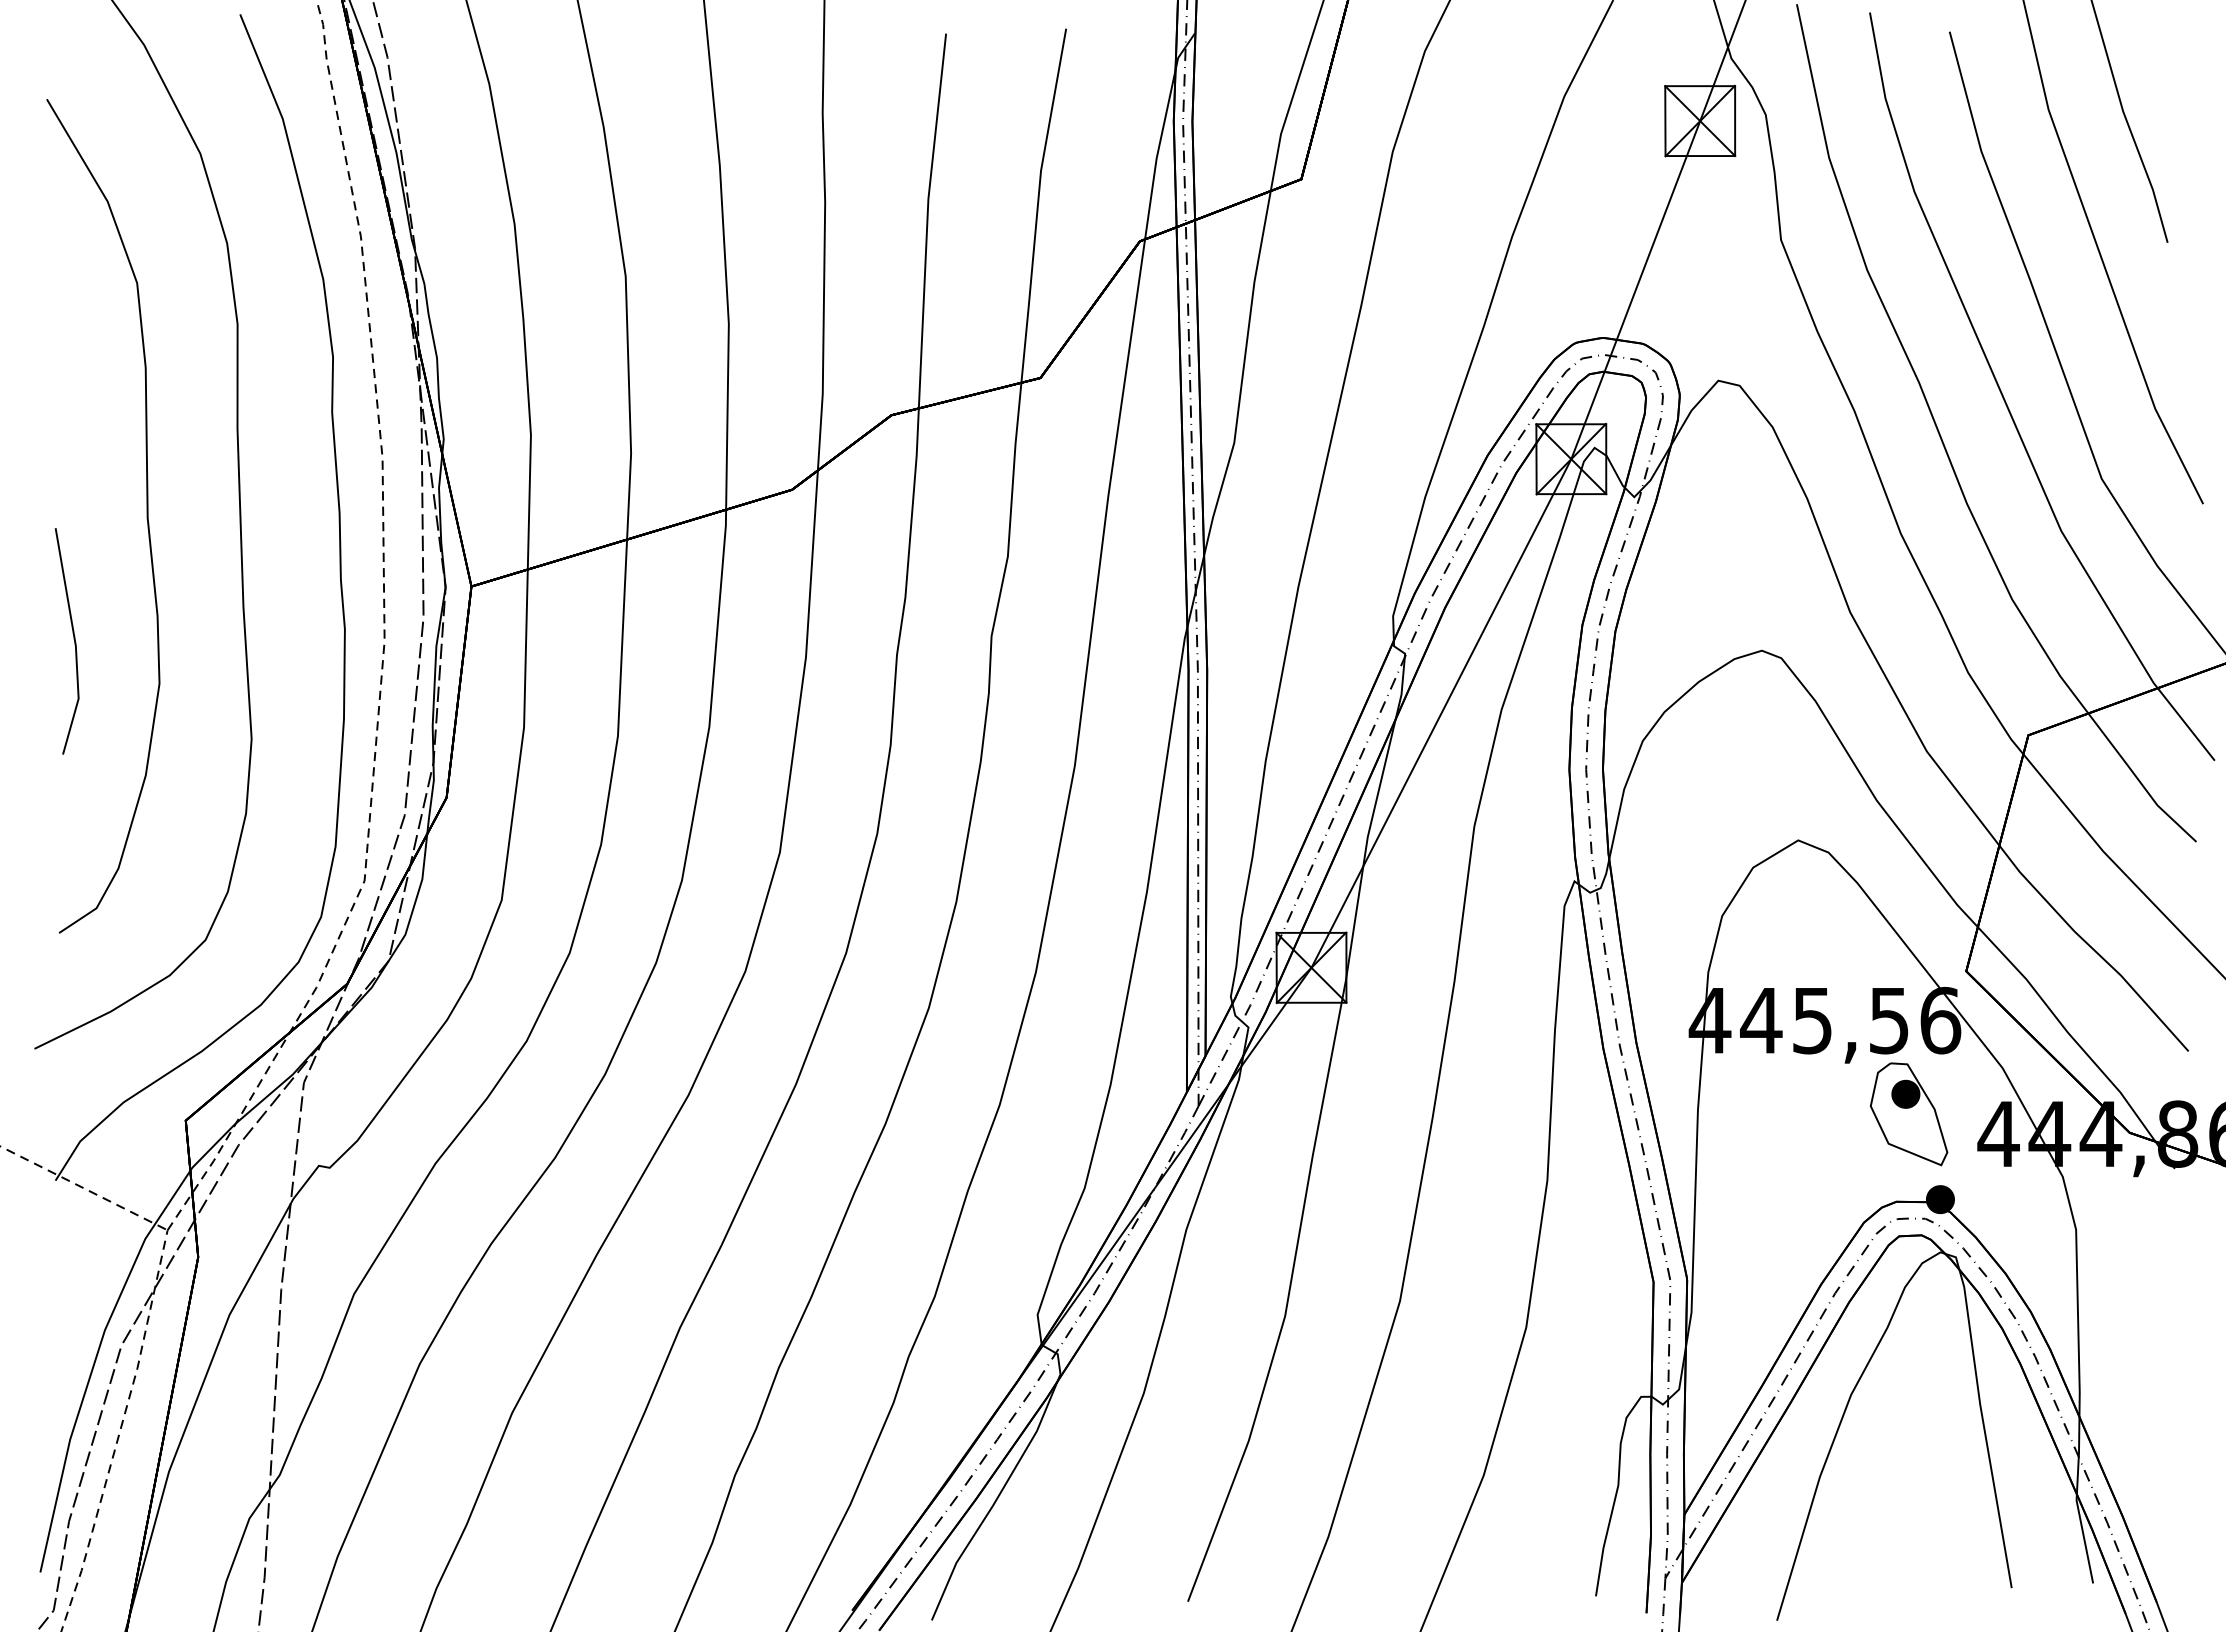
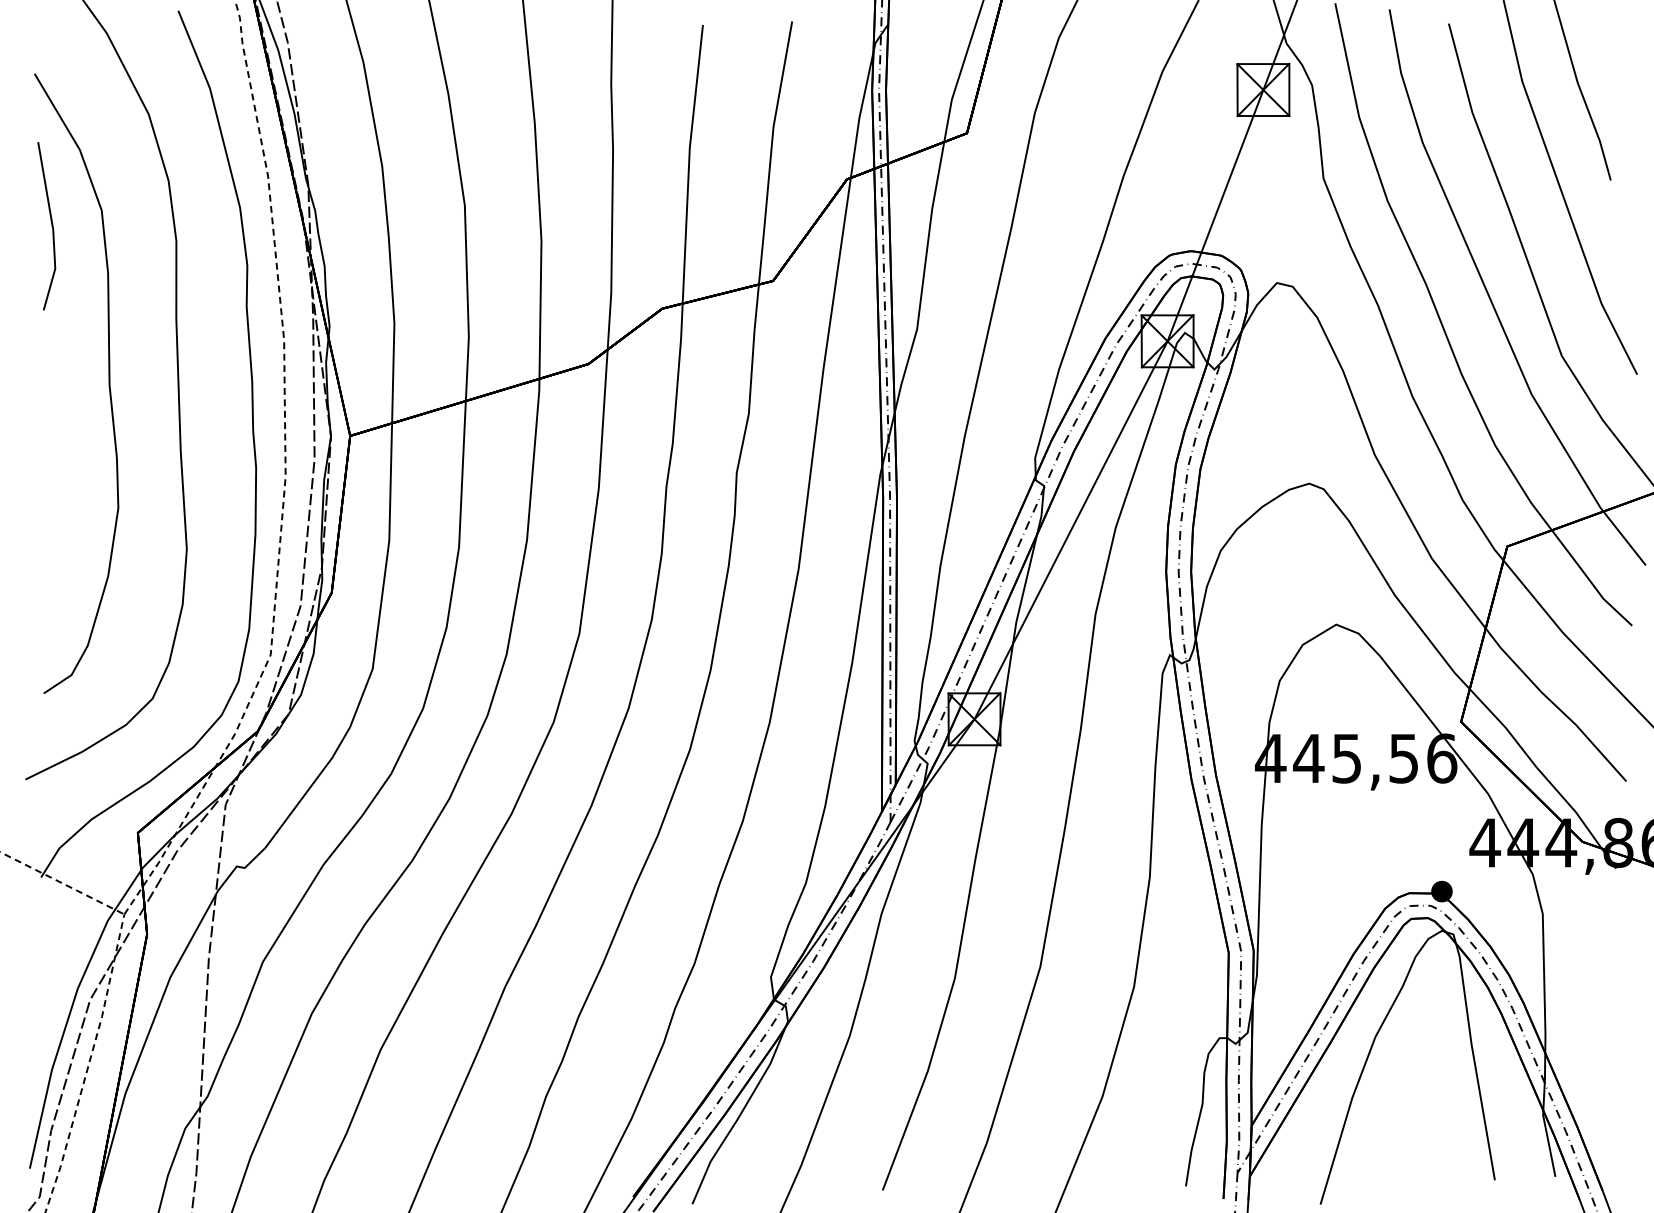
line: (73, 639) -> (51, 224), moved
part: (1909, 1114) -> (1418, 828), removed

